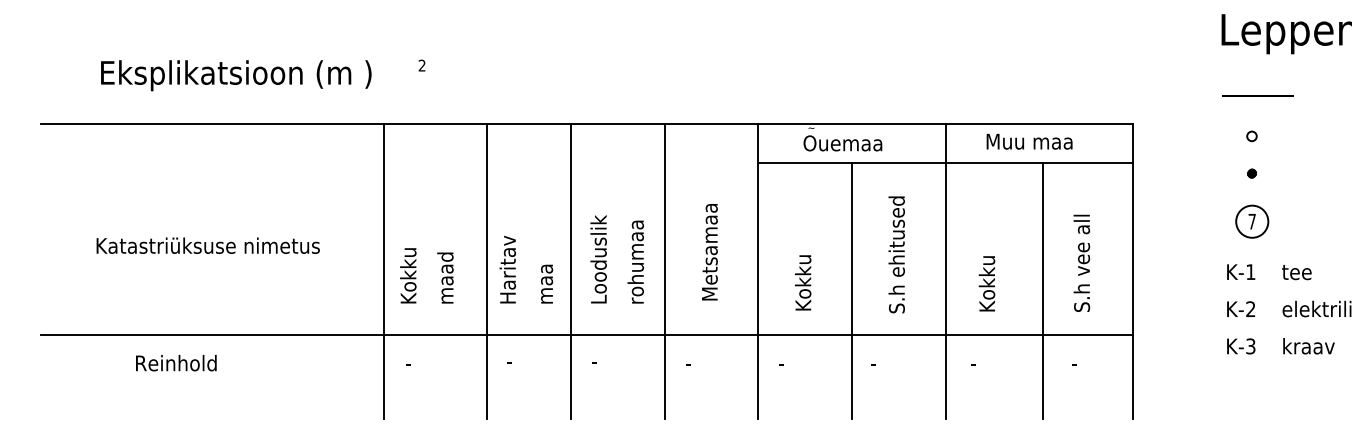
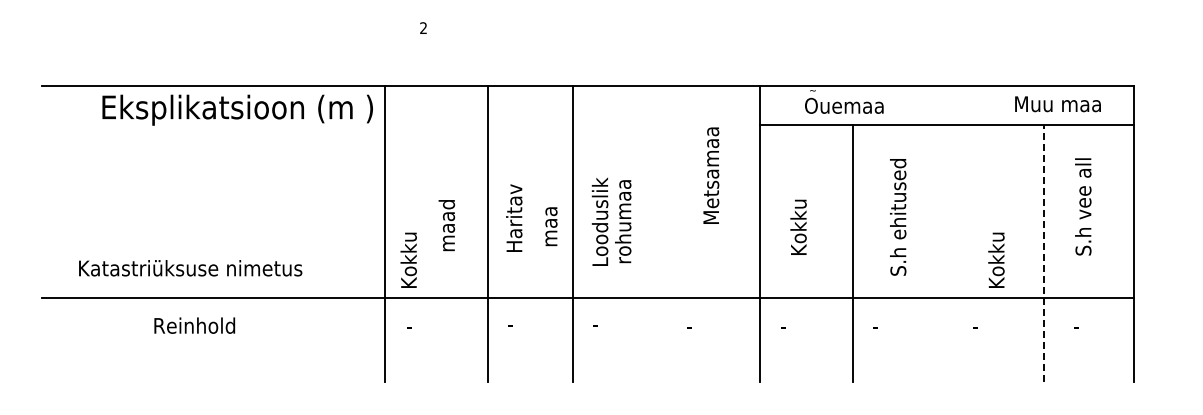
text: (236, 75) -> (237, 110), moved
text: (1029, 141) -> (1057, 104), moved
text: (207, 245) -> (189, 268), moved
text: (709, 252) -> (710, 176), moved
text: (635, 261) -> (622, 221), moved
text: (1081, 262) -> (1082, 206), moved
text: (507, 269) -> (513, 218), moved
line: (664, 271) -> (665, 234), removed
line: (945, 271) -> (946, 234), removed
text: (408, 275) -> (408, 260), moved
text: (445, 277) -> (446, 225), moved
text: (803, 282) -> (798, 227), moved
text: (547, 283) -> (551, 226), moved
text: (986, 283) -> (995, 260), moved
line: (1043, 290) -> (1044, 253), solid -> dashed
text: (176, 363) -> (194, 326), moved

